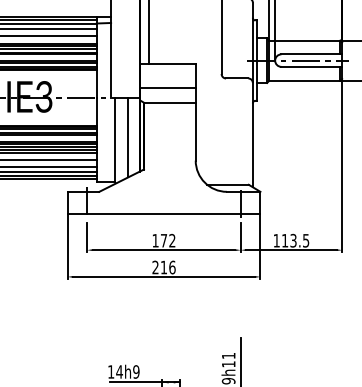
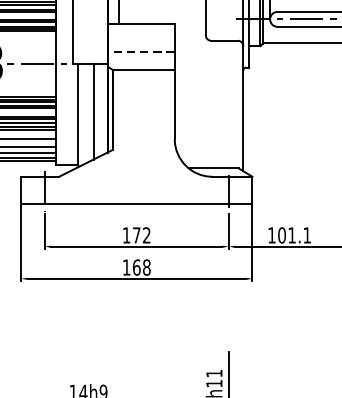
line: (168, 88) -> (142, 52), solid -> dashed
text: (295, 240) -> (294, 235), 113.5 -> 101.1
text: (163, 267) -> (136, 267), 216 -> 168

